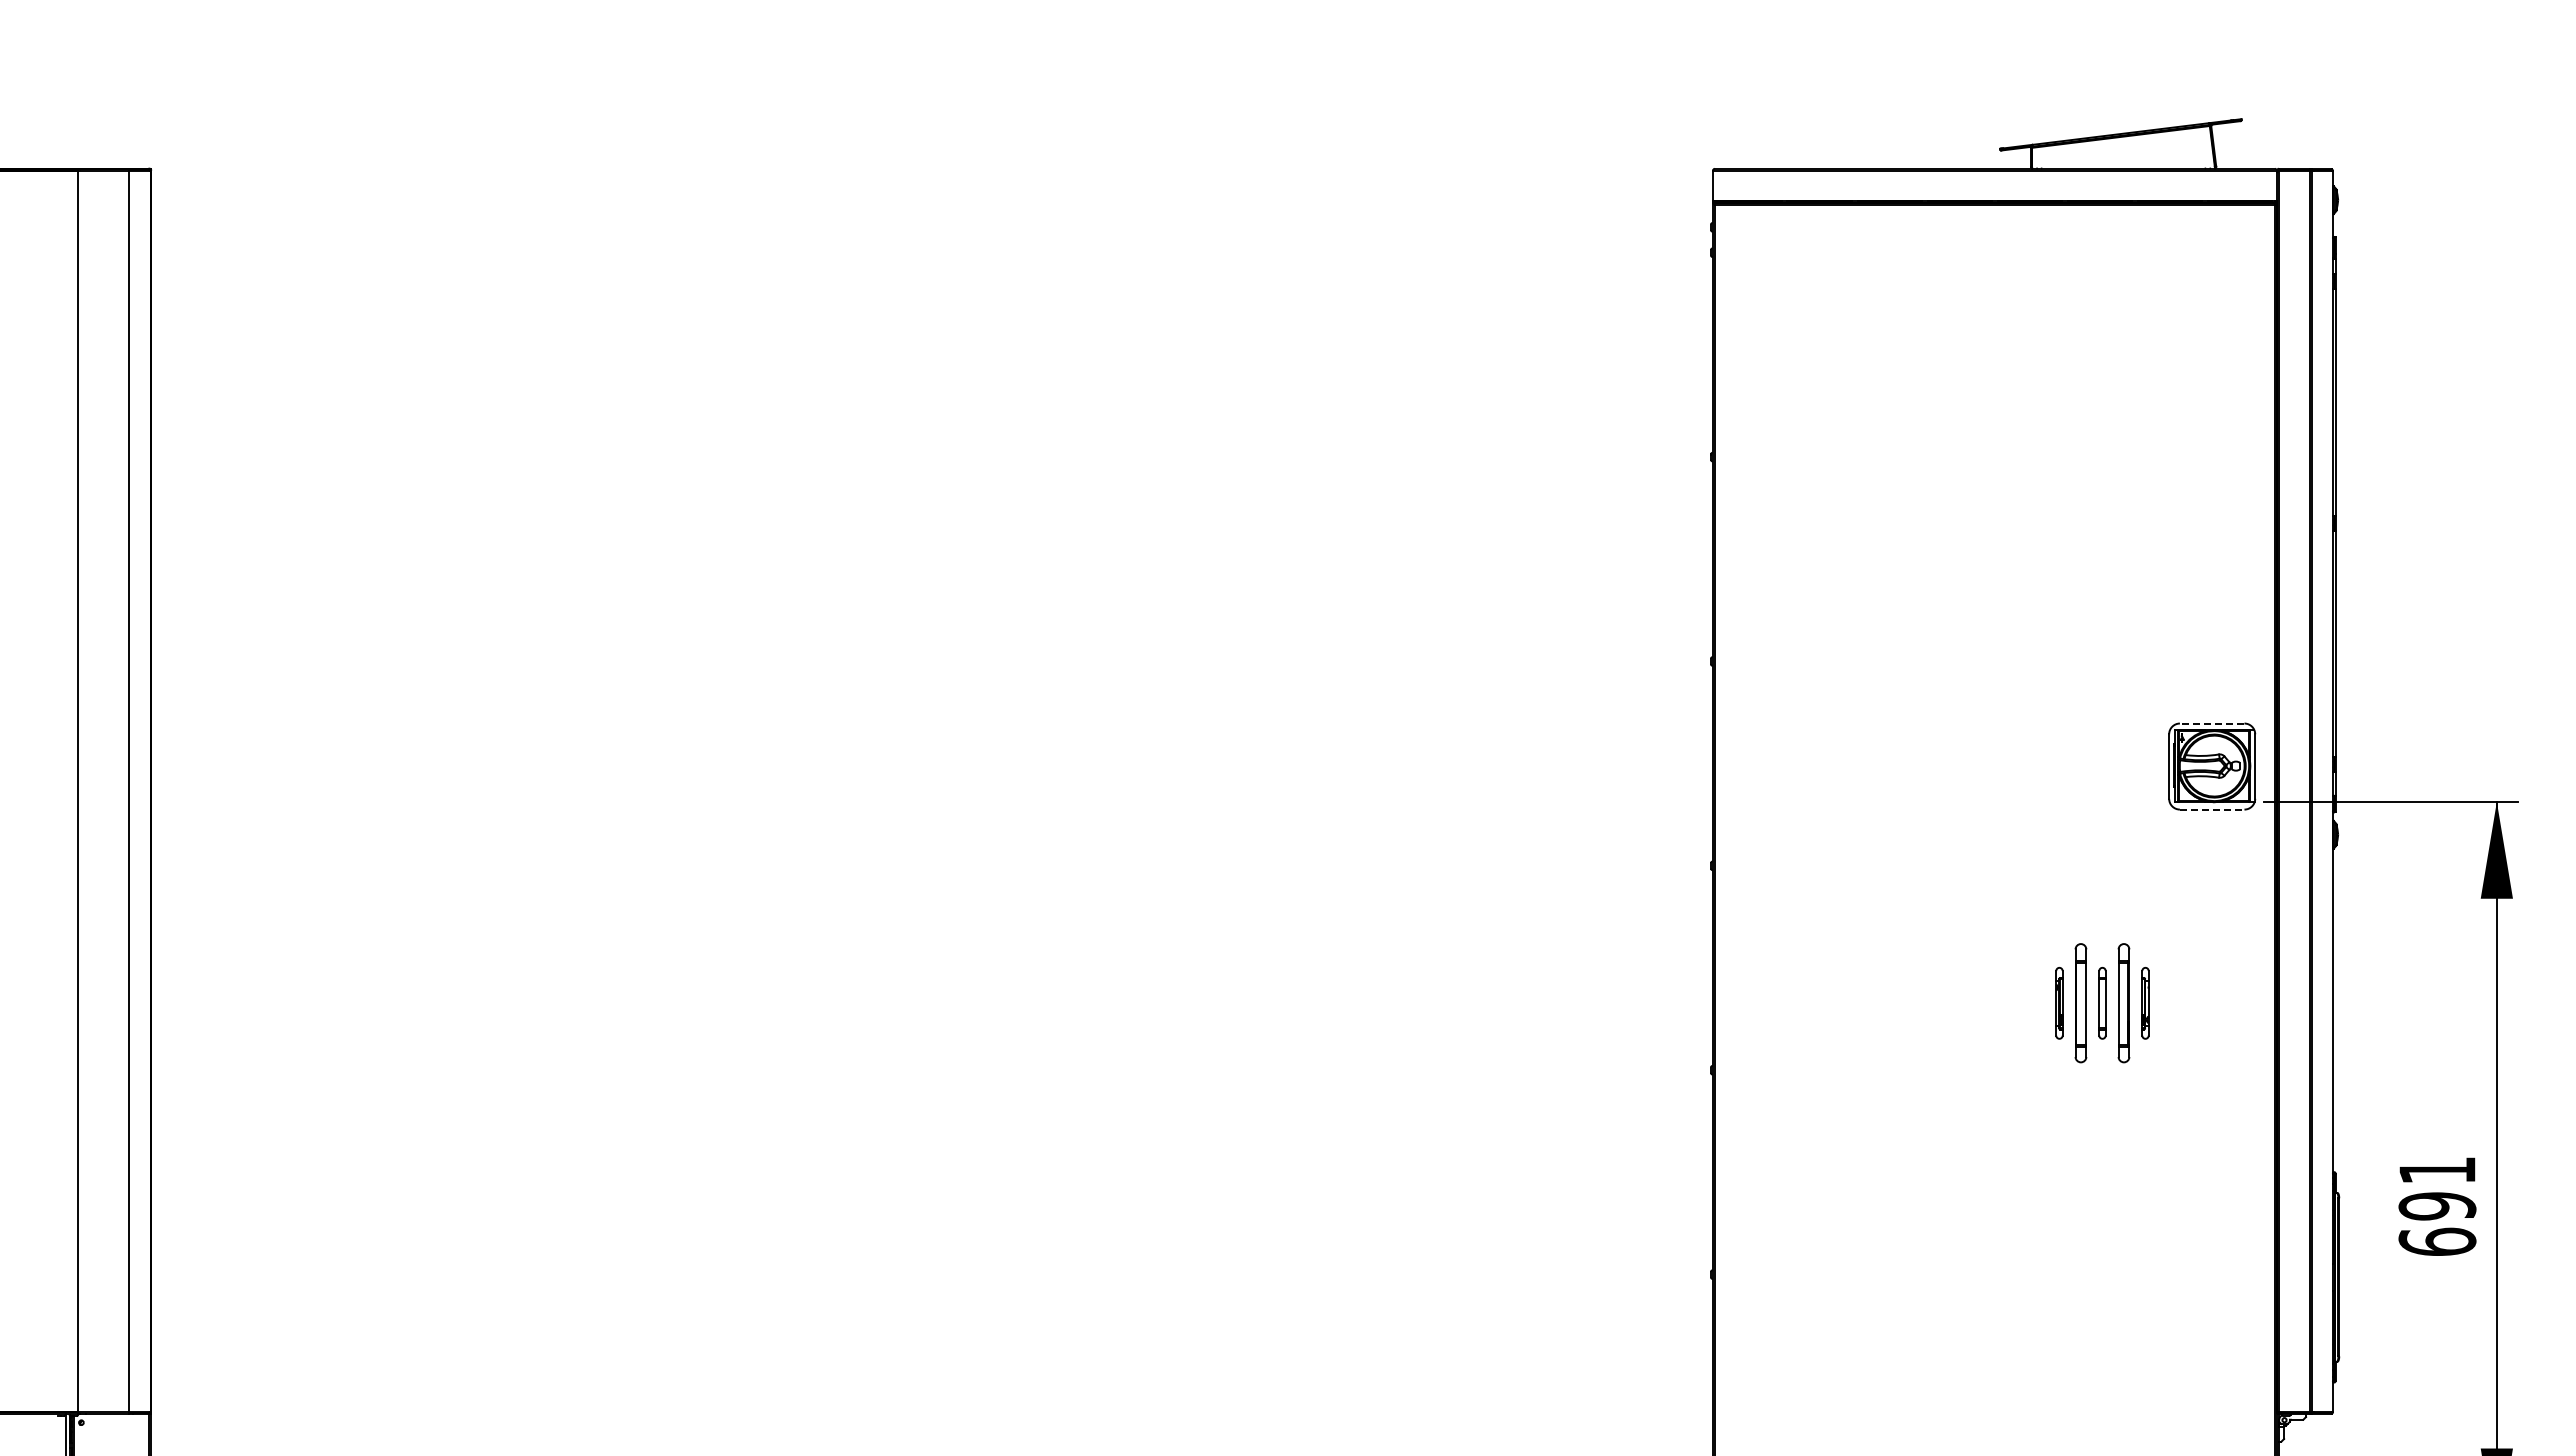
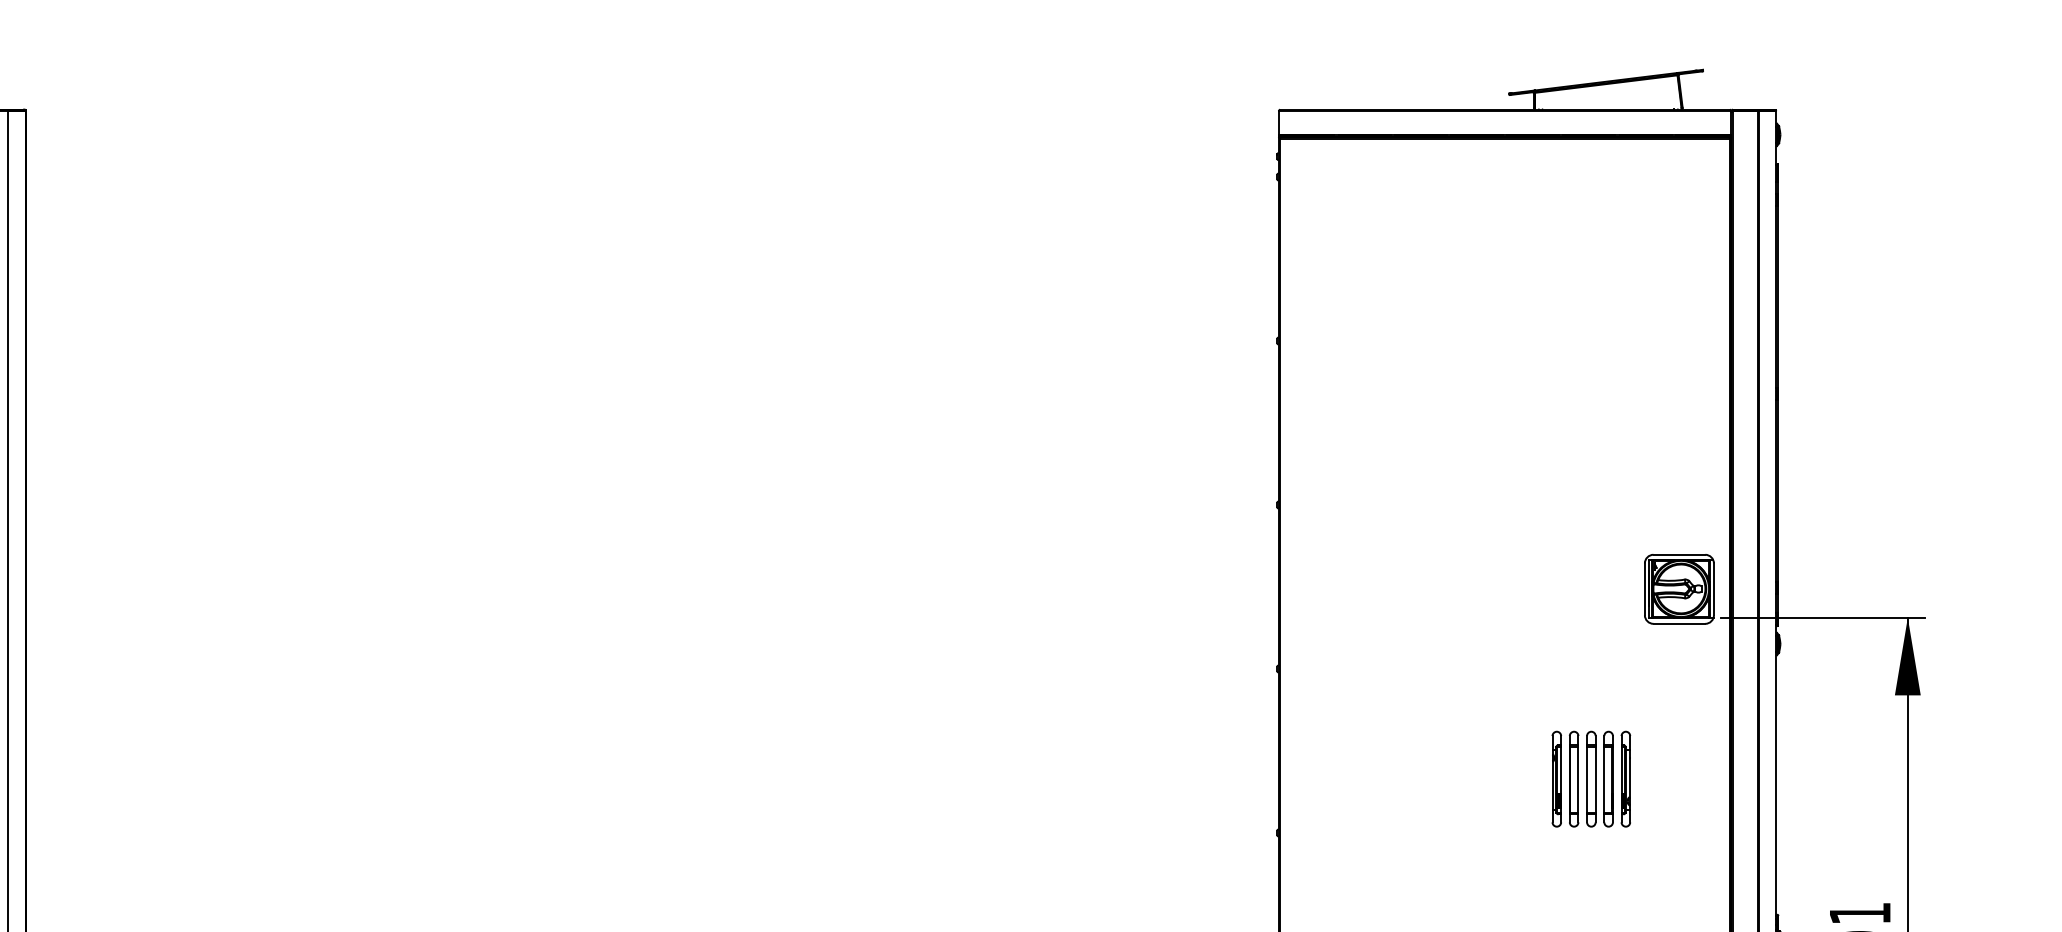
line: (2211, 723) -> (1678, 554), dashed -> solid
line: (2212, 809) -> (1679, 623), dashed -> solid
part: (2059, 1003) -> (1556, 779), size x1.67
part: (2102, 1003) -> (1591, 779), size x1.67
part: (2145, 1003) -> (1625, 779), size x1.67

